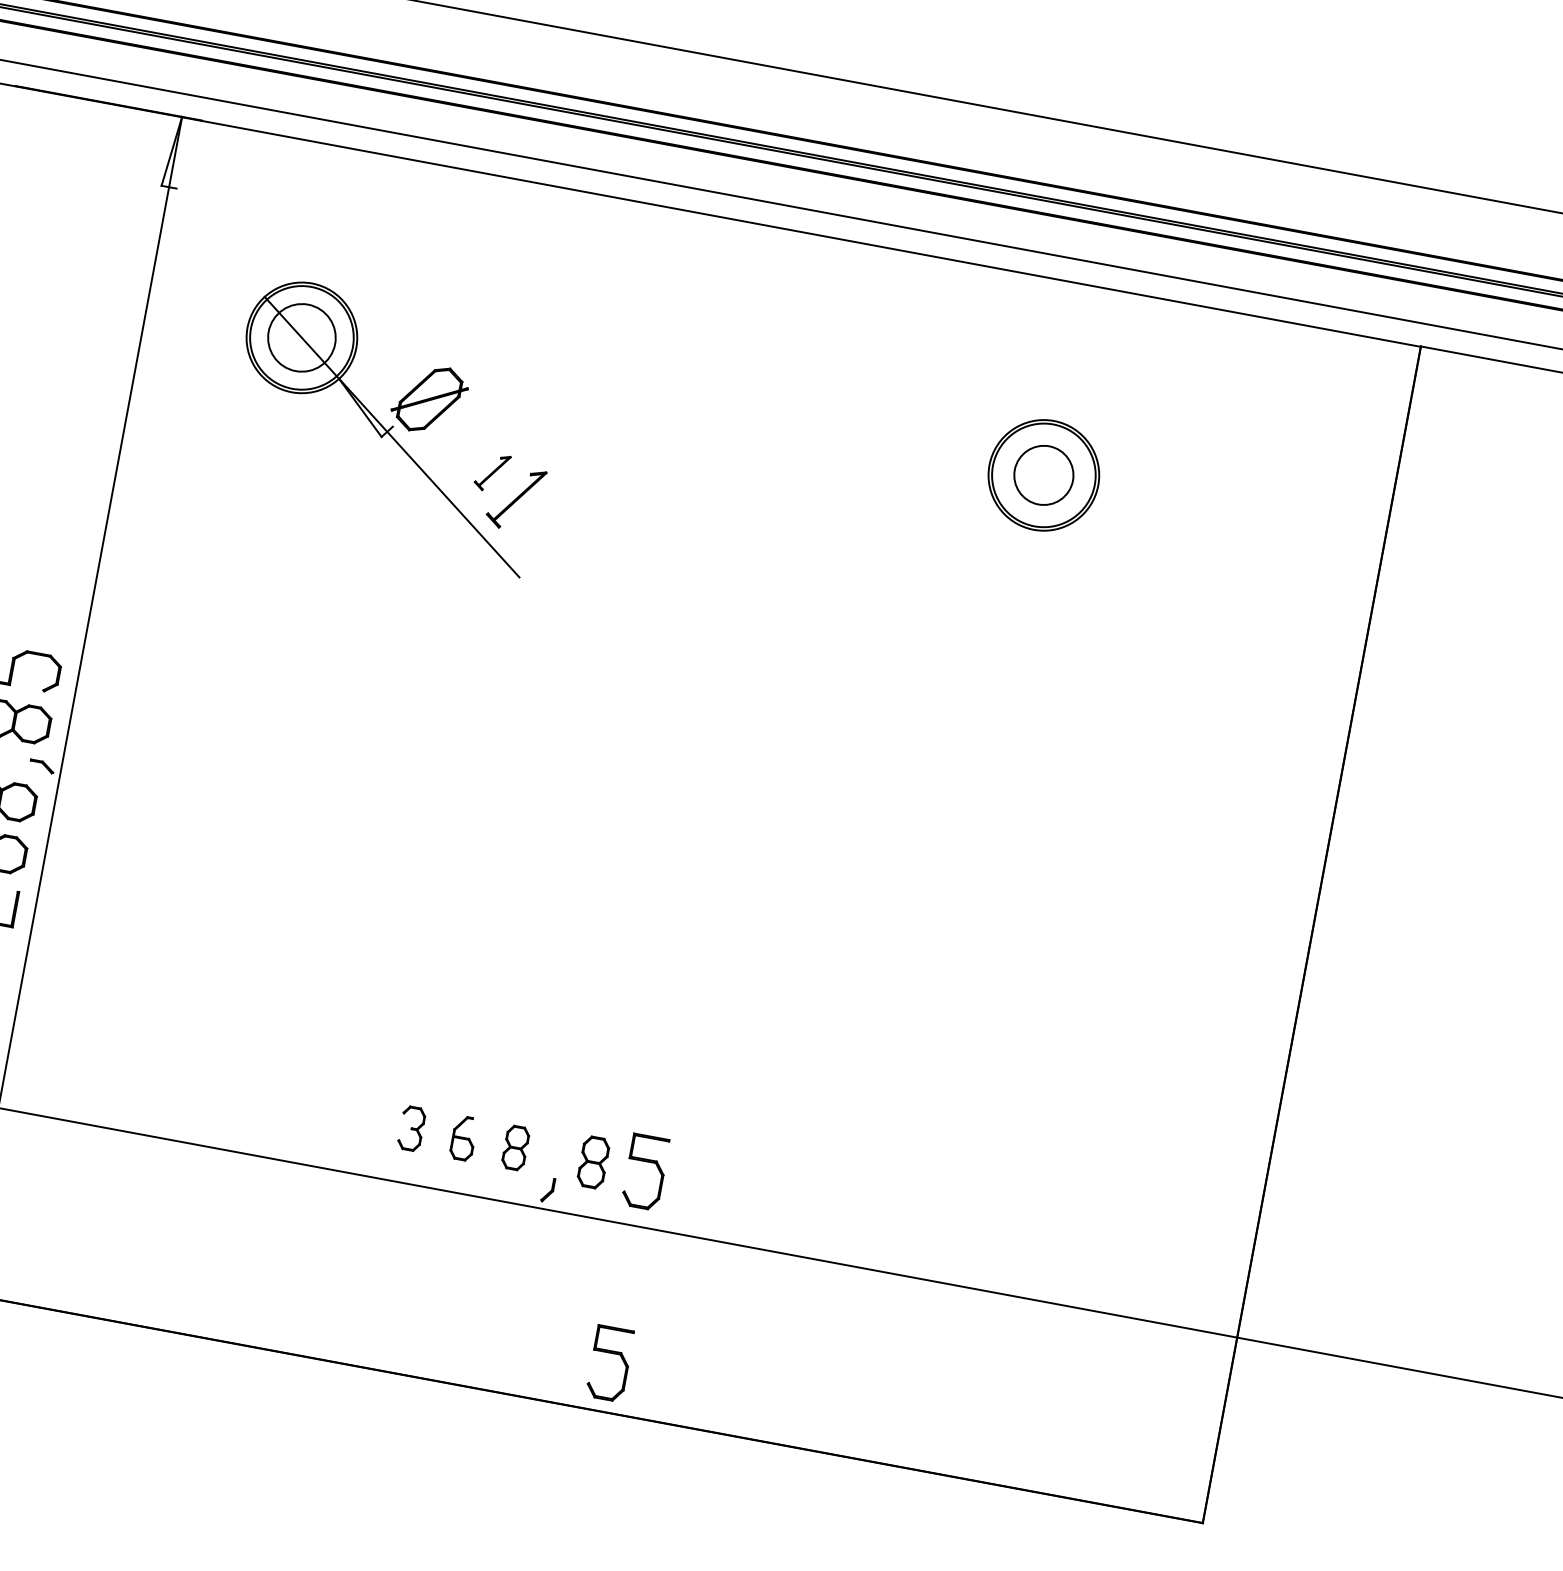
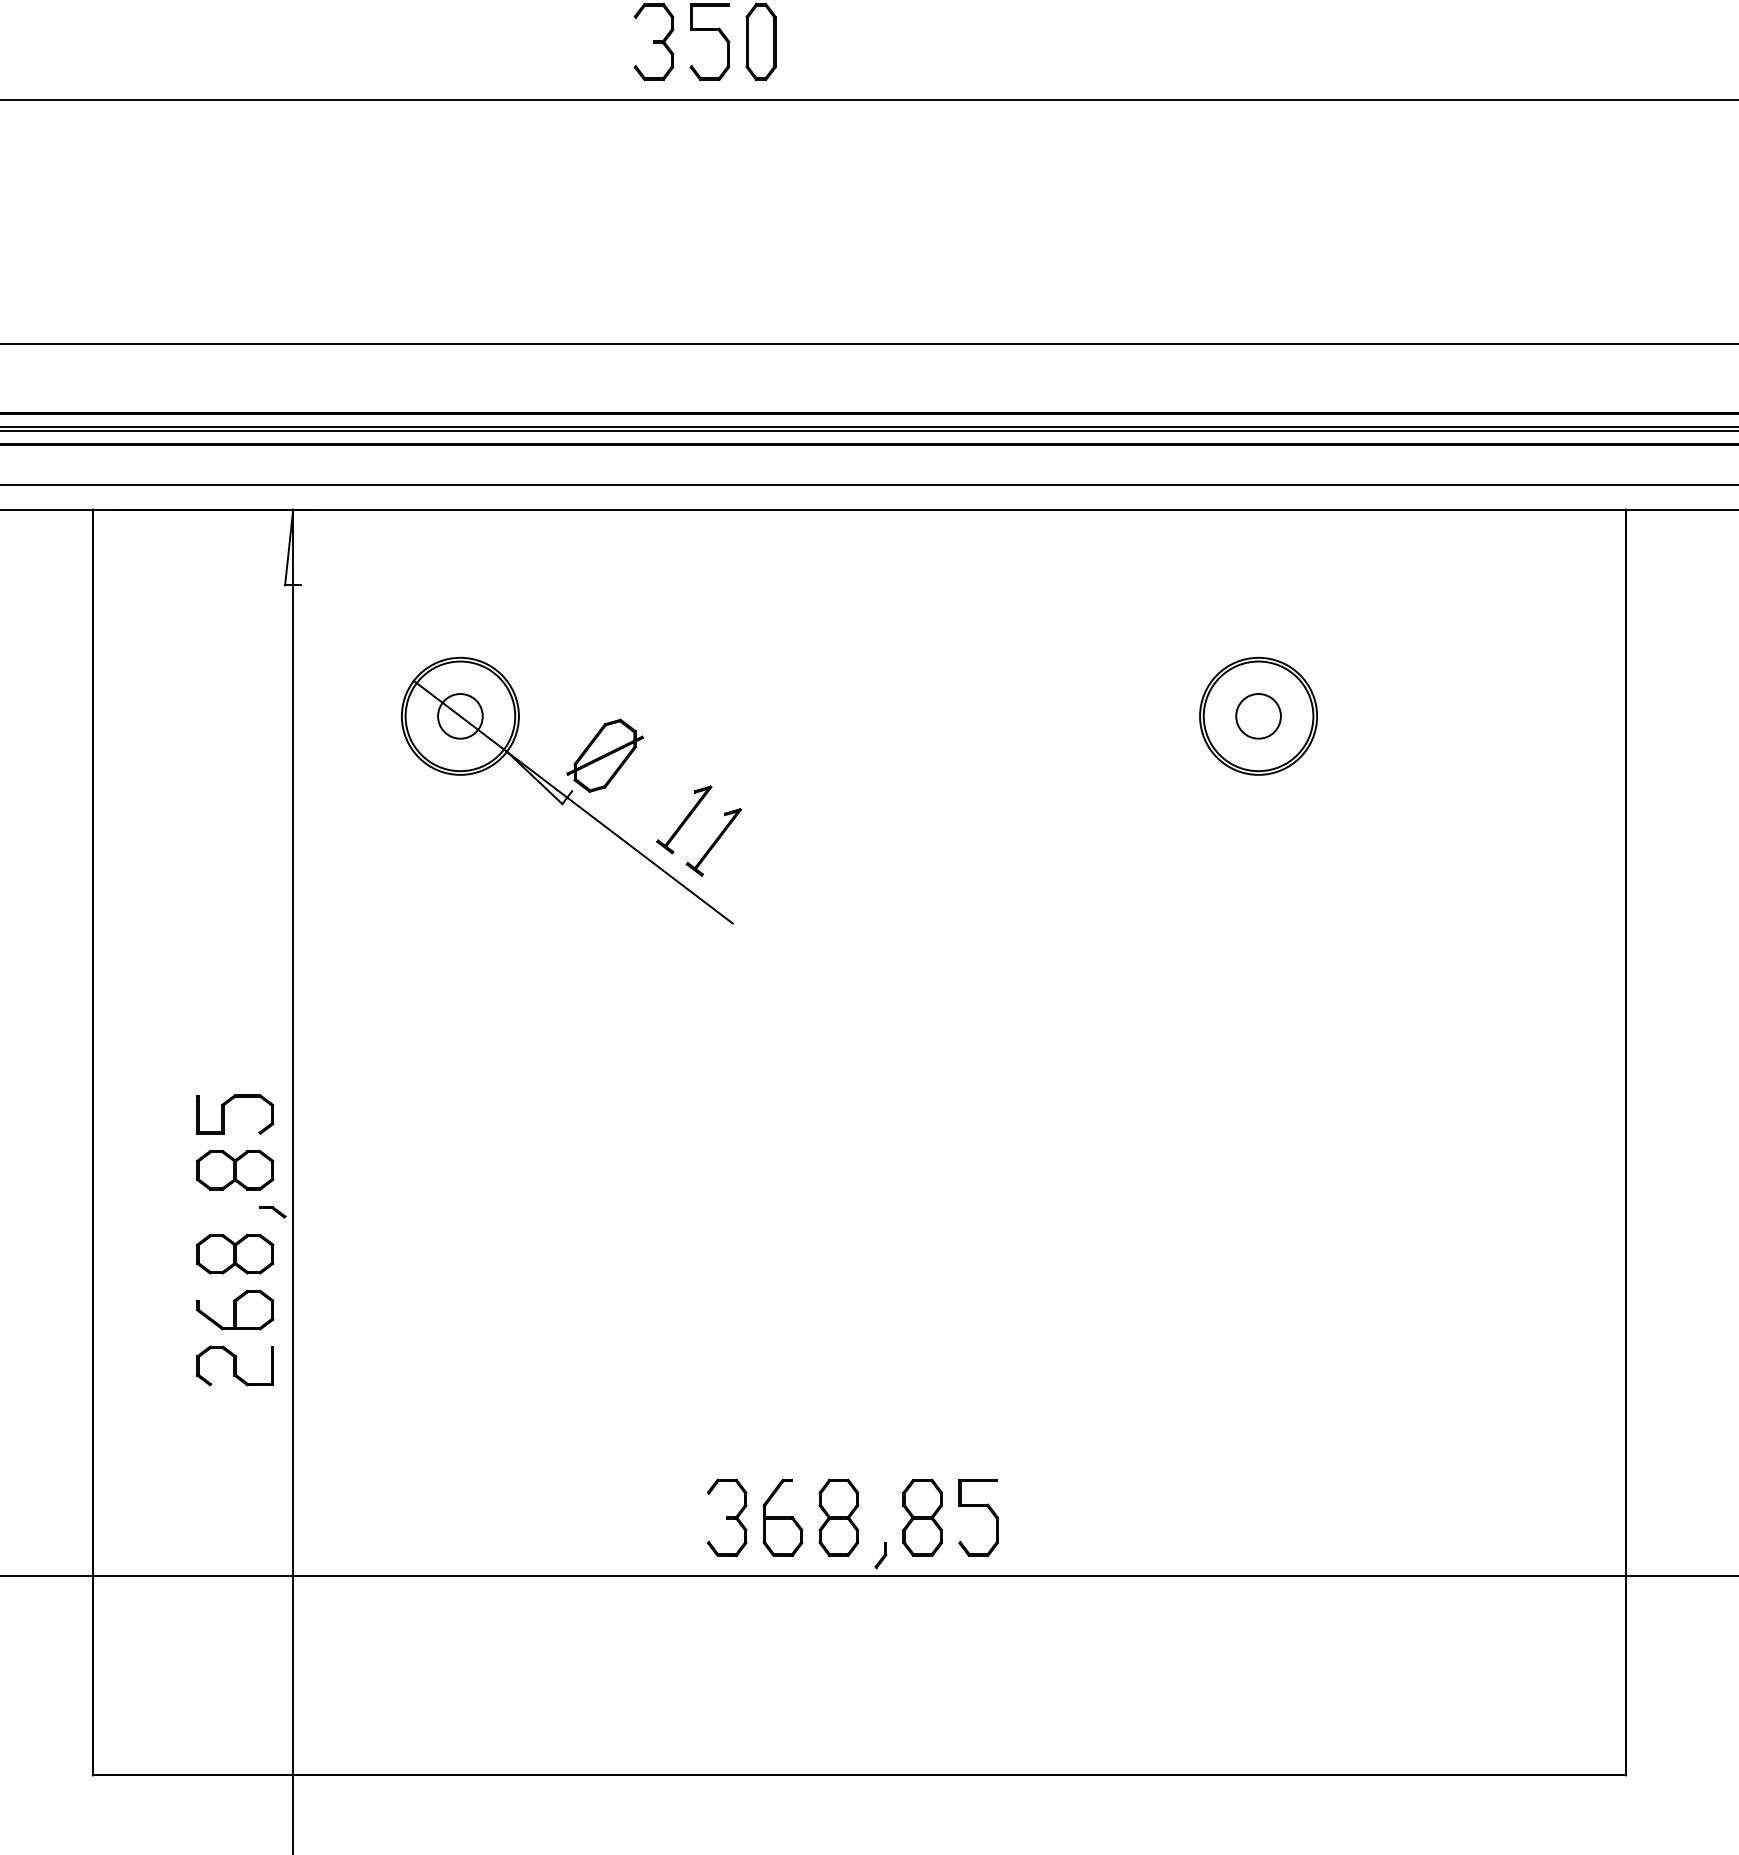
circle: (301, 338) -> (460, 716), size x0.62
part: (492, 472) -> (684, 819), size x1.67
circle: (1043, 475) -> (1258, 716), size x0.71
part: (411, 1128) -> (726, 1517), size x1.67
part: (463, 1138) -> (782, 1517), size x1.67
part: (515, 1147) -> (838, 1517), size x1.67
part: (593, 1162) -> (922, 1517), size x1.43
part: (611, 1353) -> (978, 1712), removed

